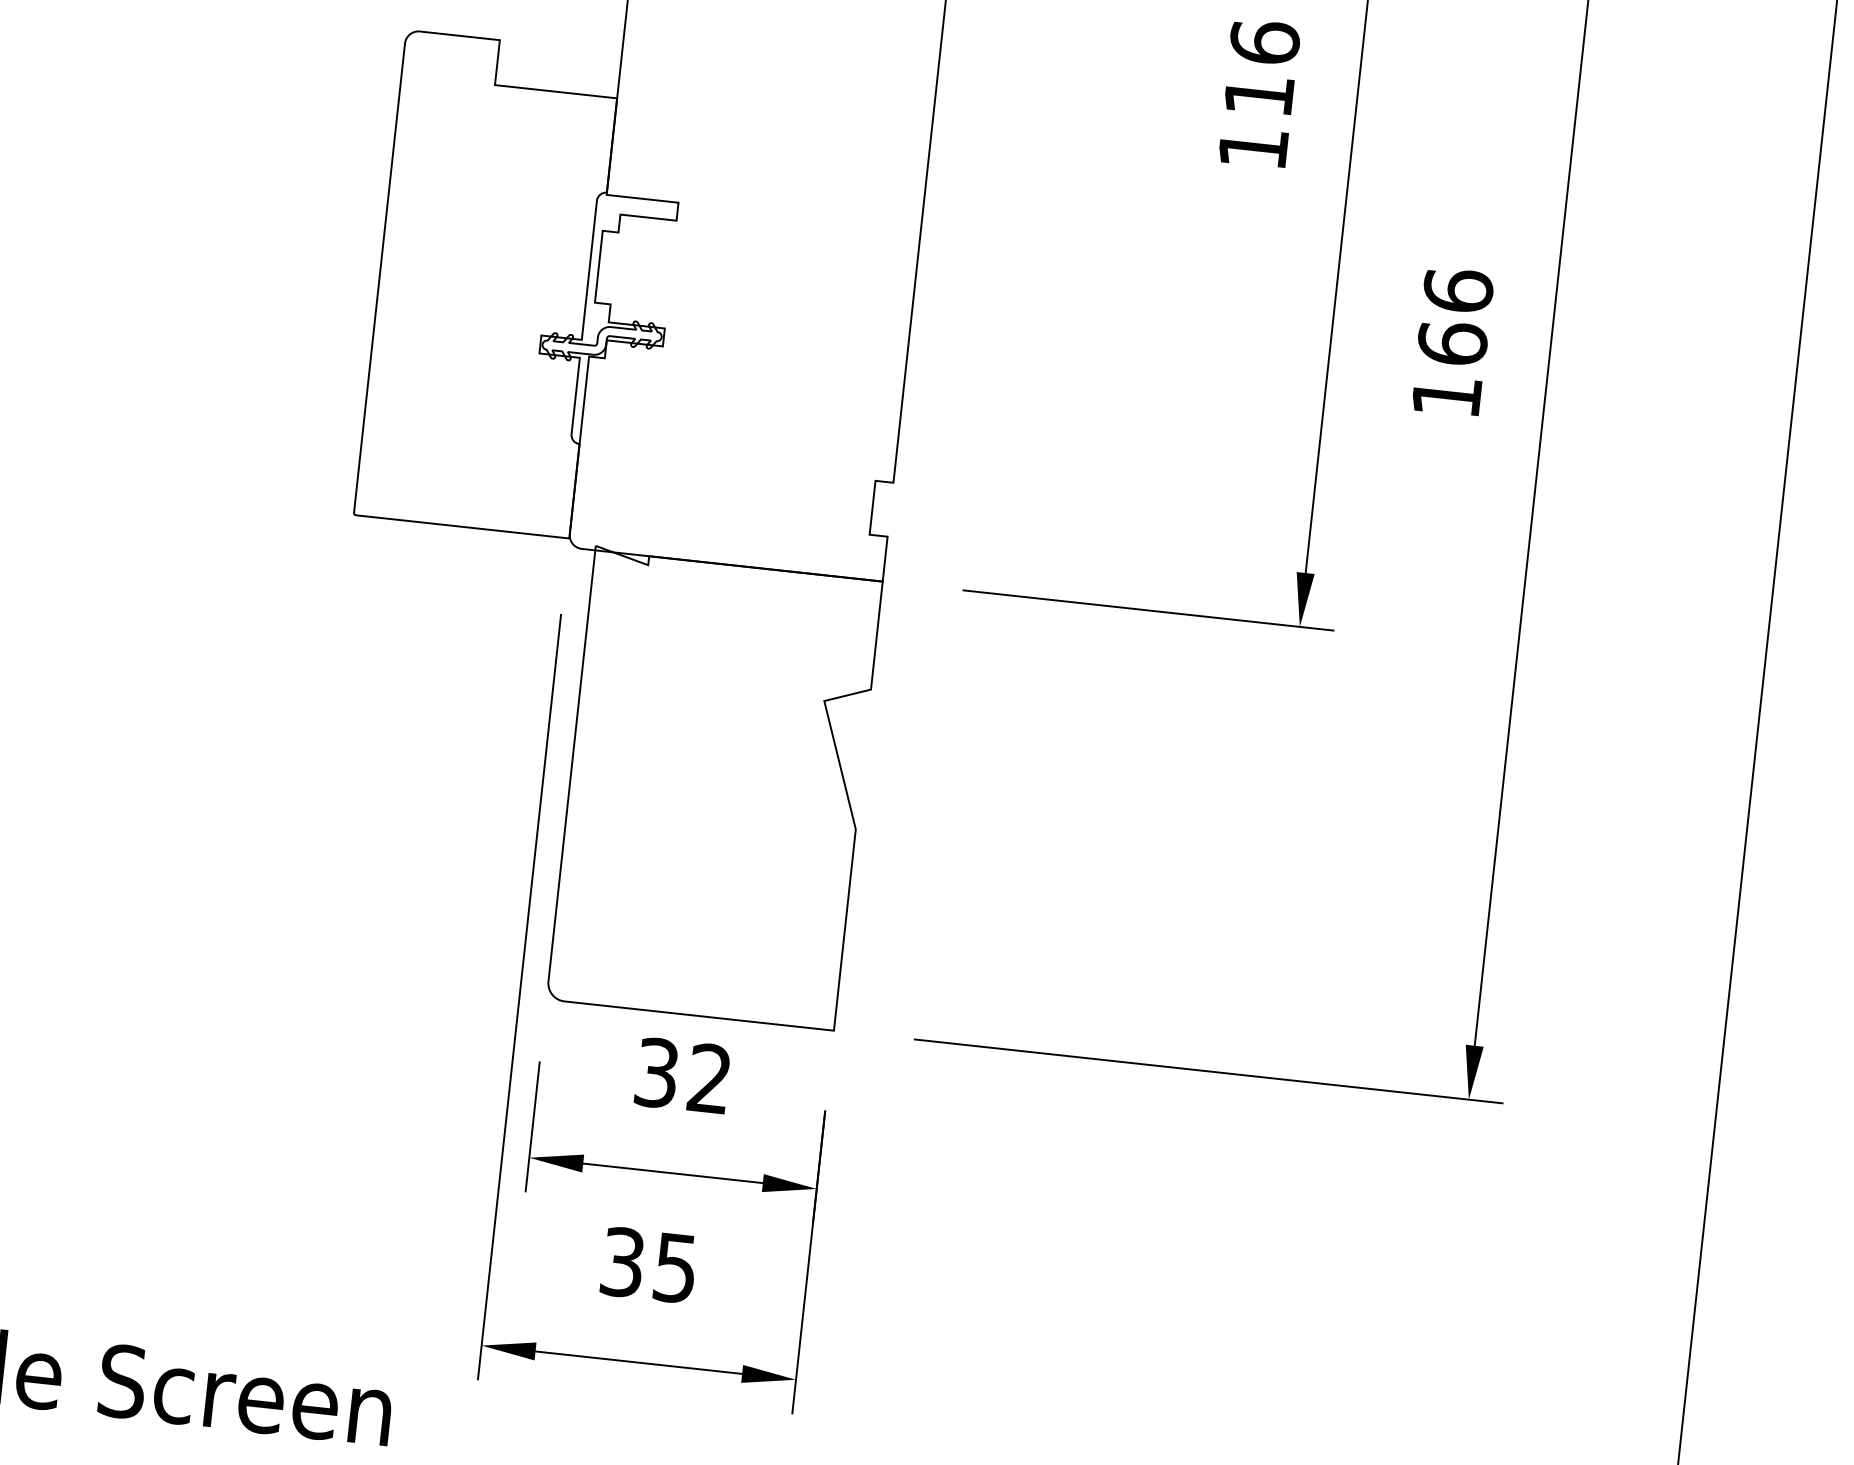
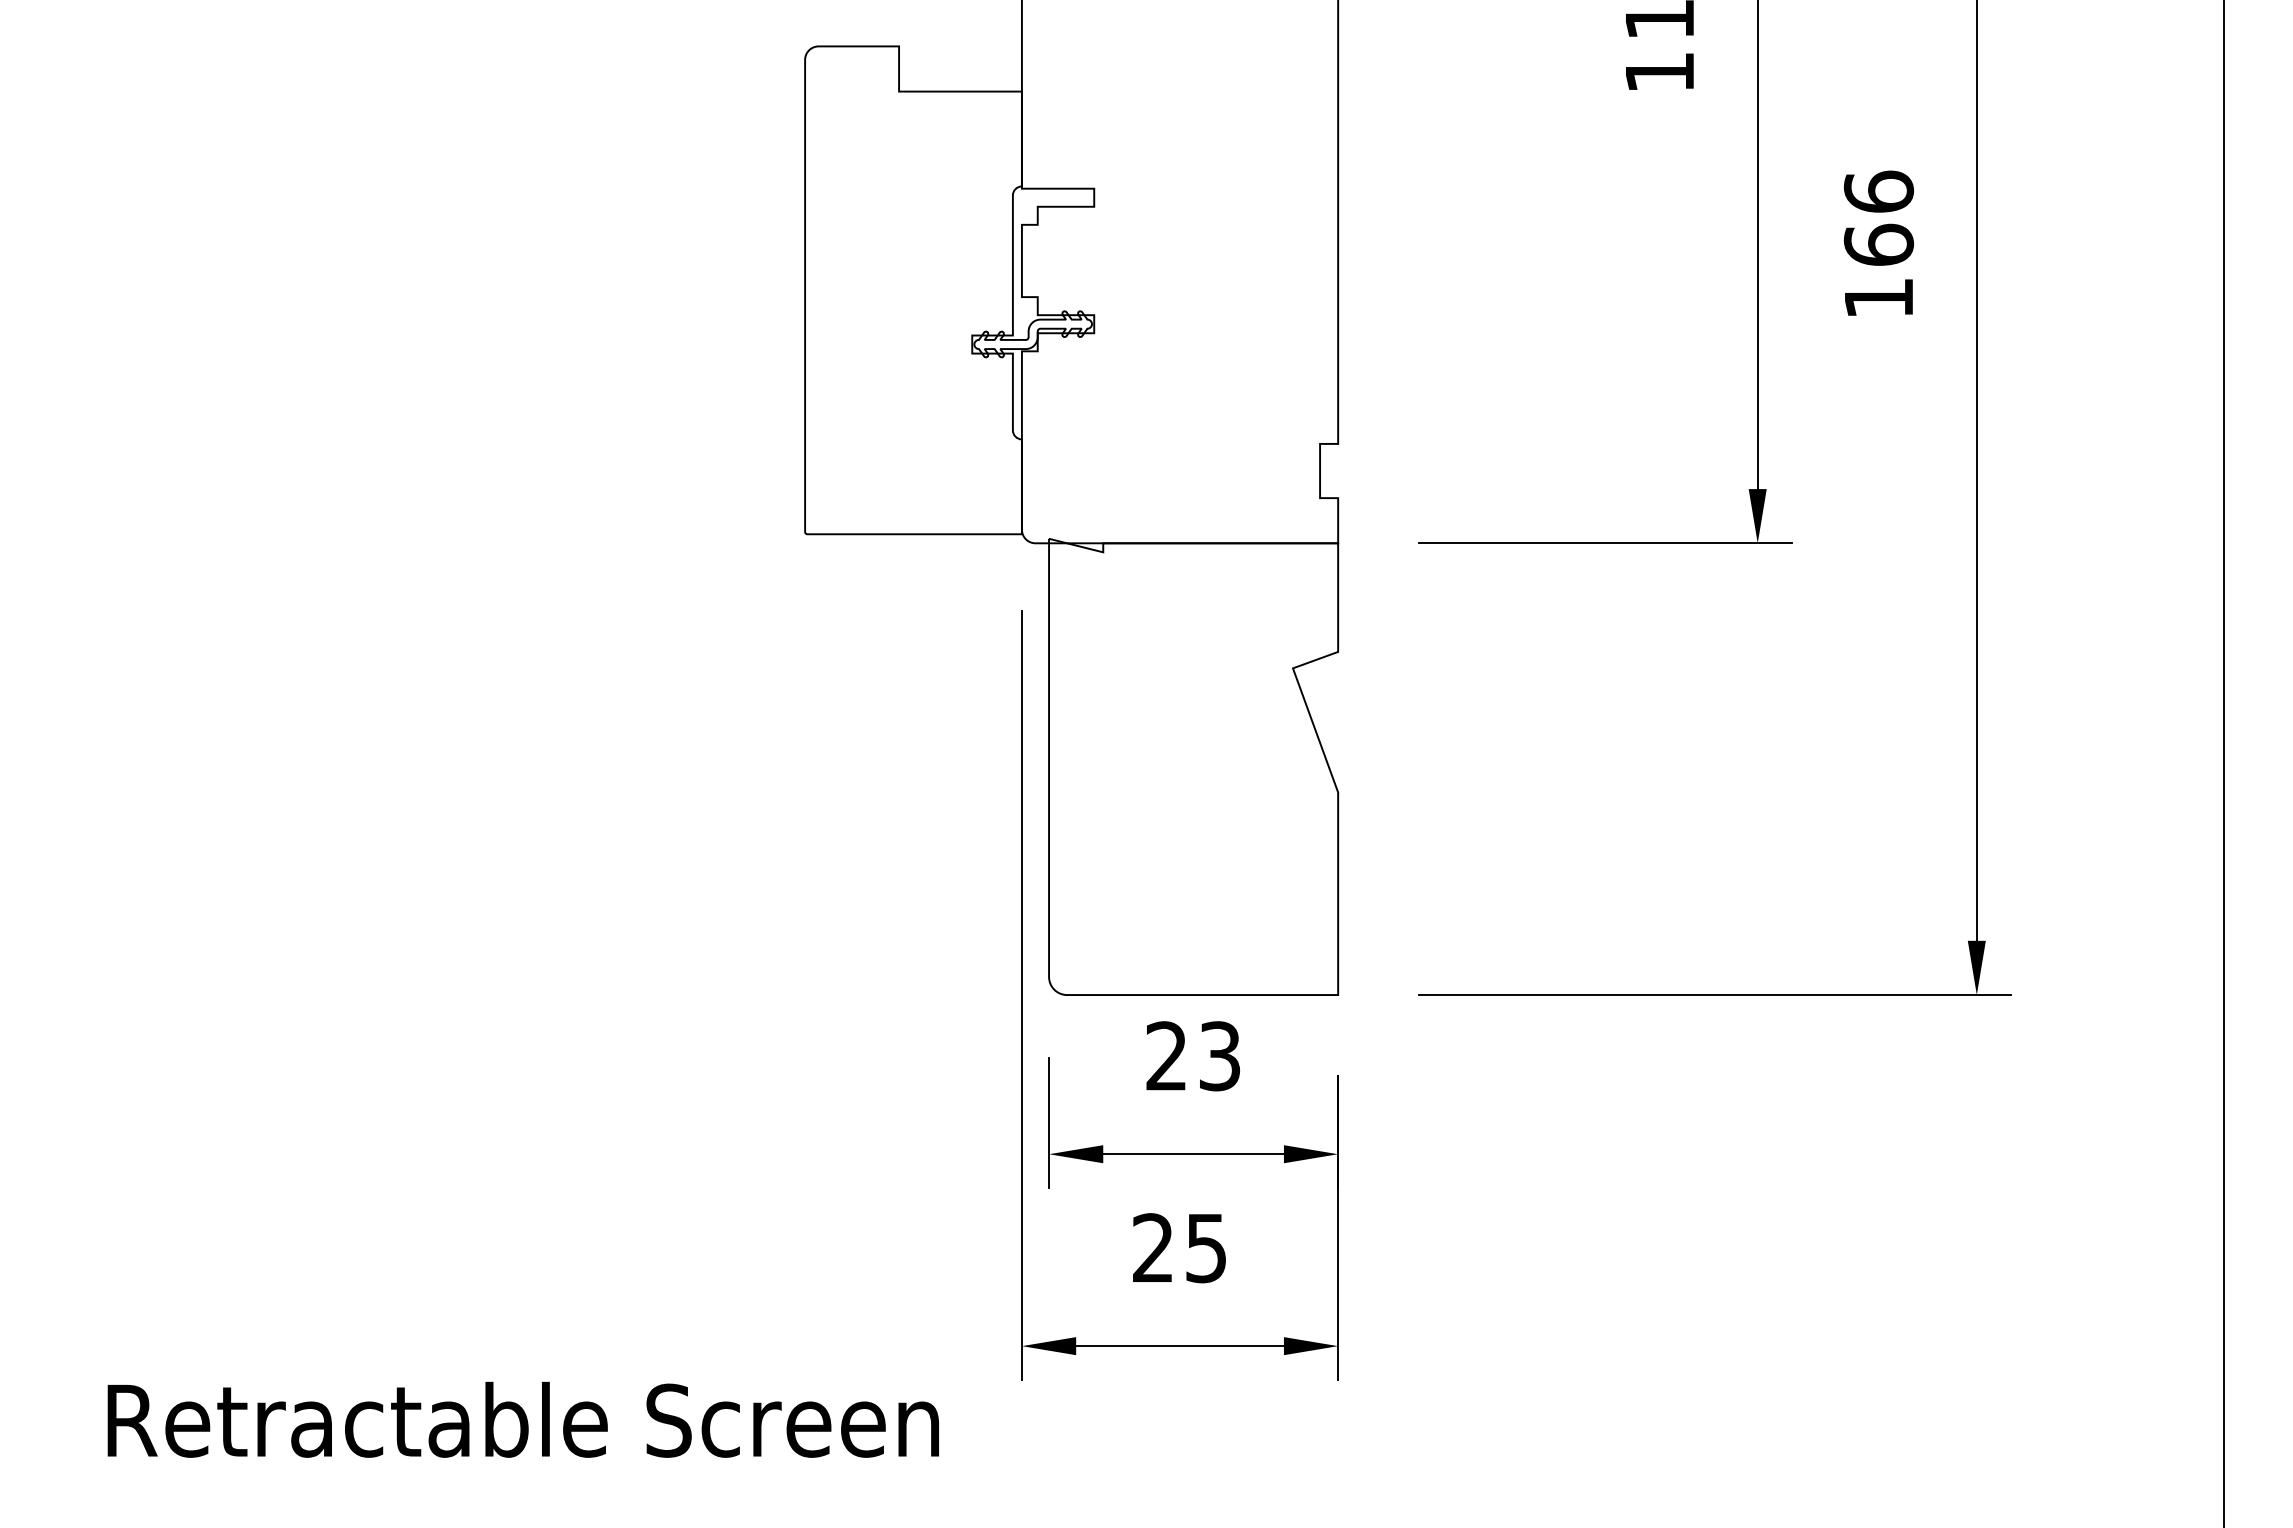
text: (683, 1076) -> (1193, 1056), 32 -> 23
text: (622, 1262) -> (1153, 1248), 35 -> 25

